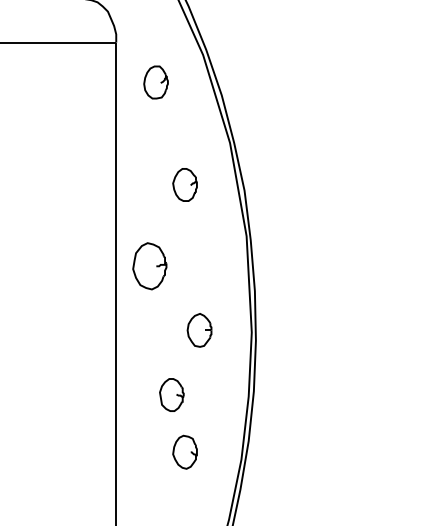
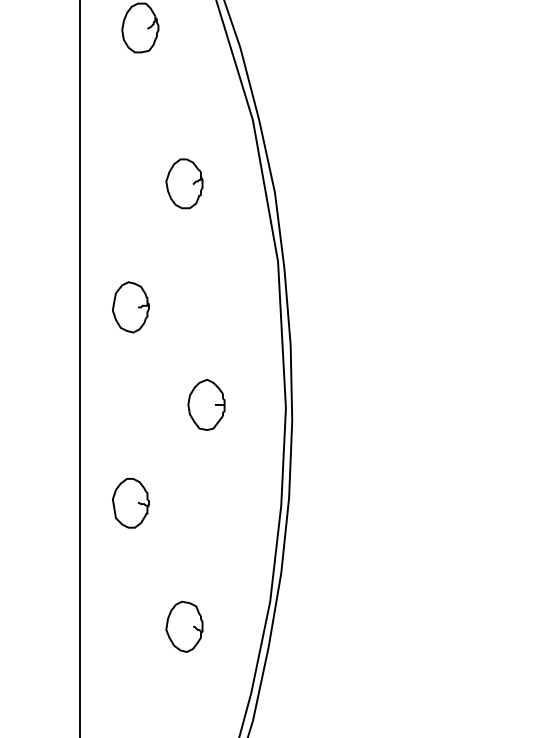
part: (149, 265) -> (130, 306), size x0.71
part: (171, 394) -> (130, 502), moved
part: (184, 451) -> (183, 625), moved

